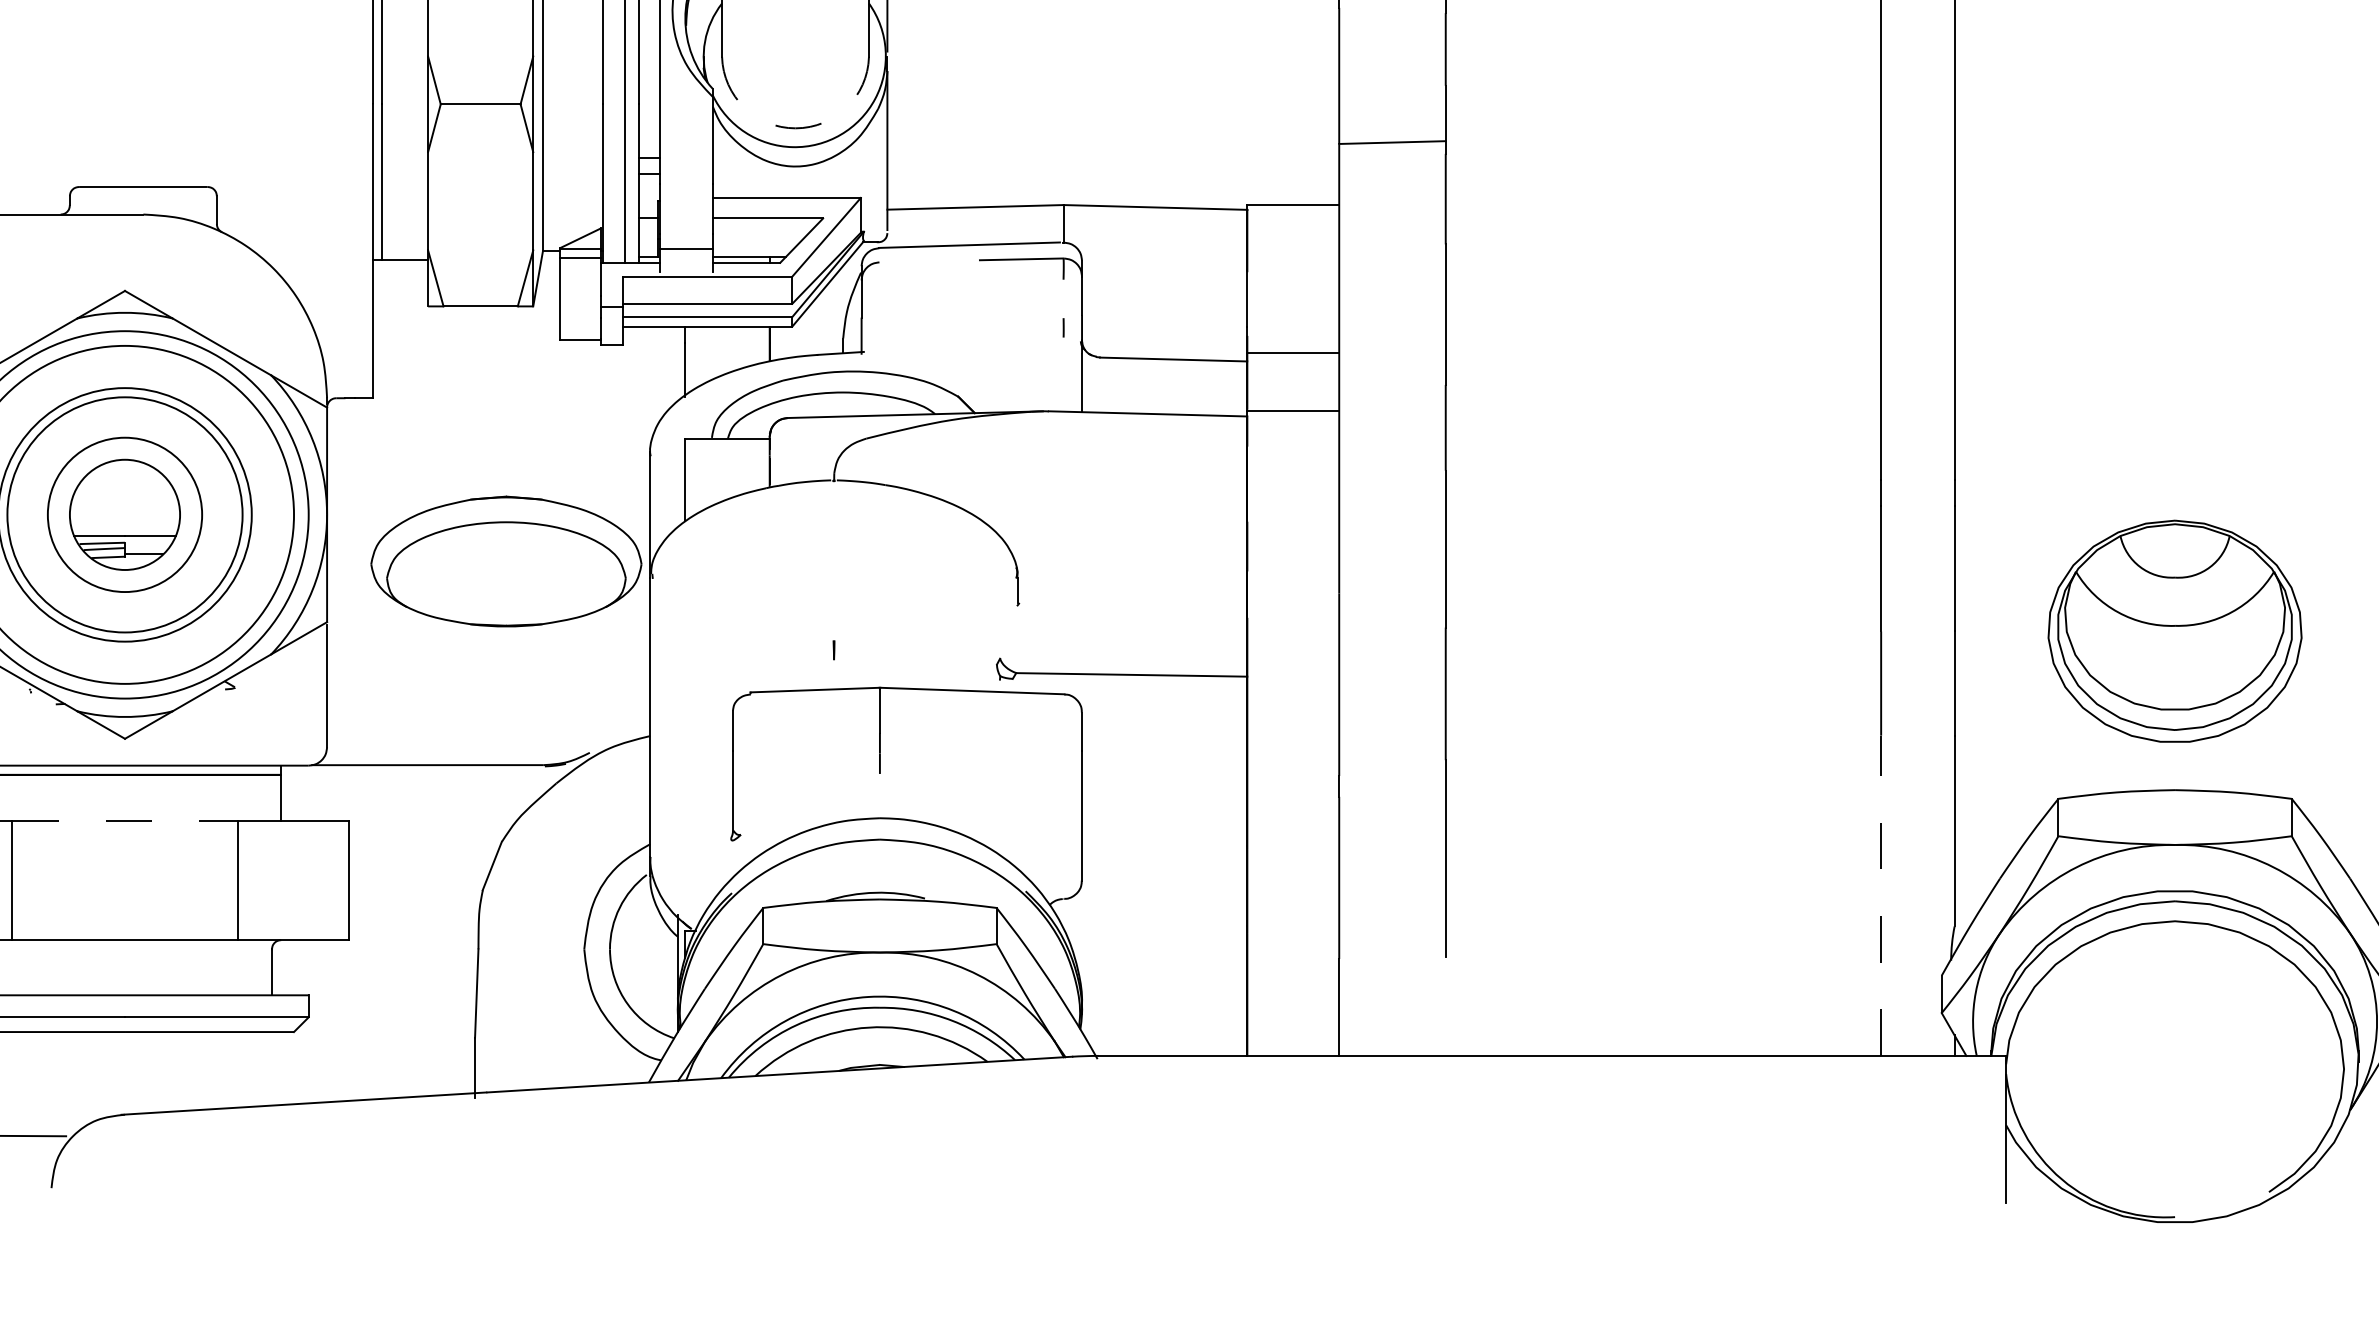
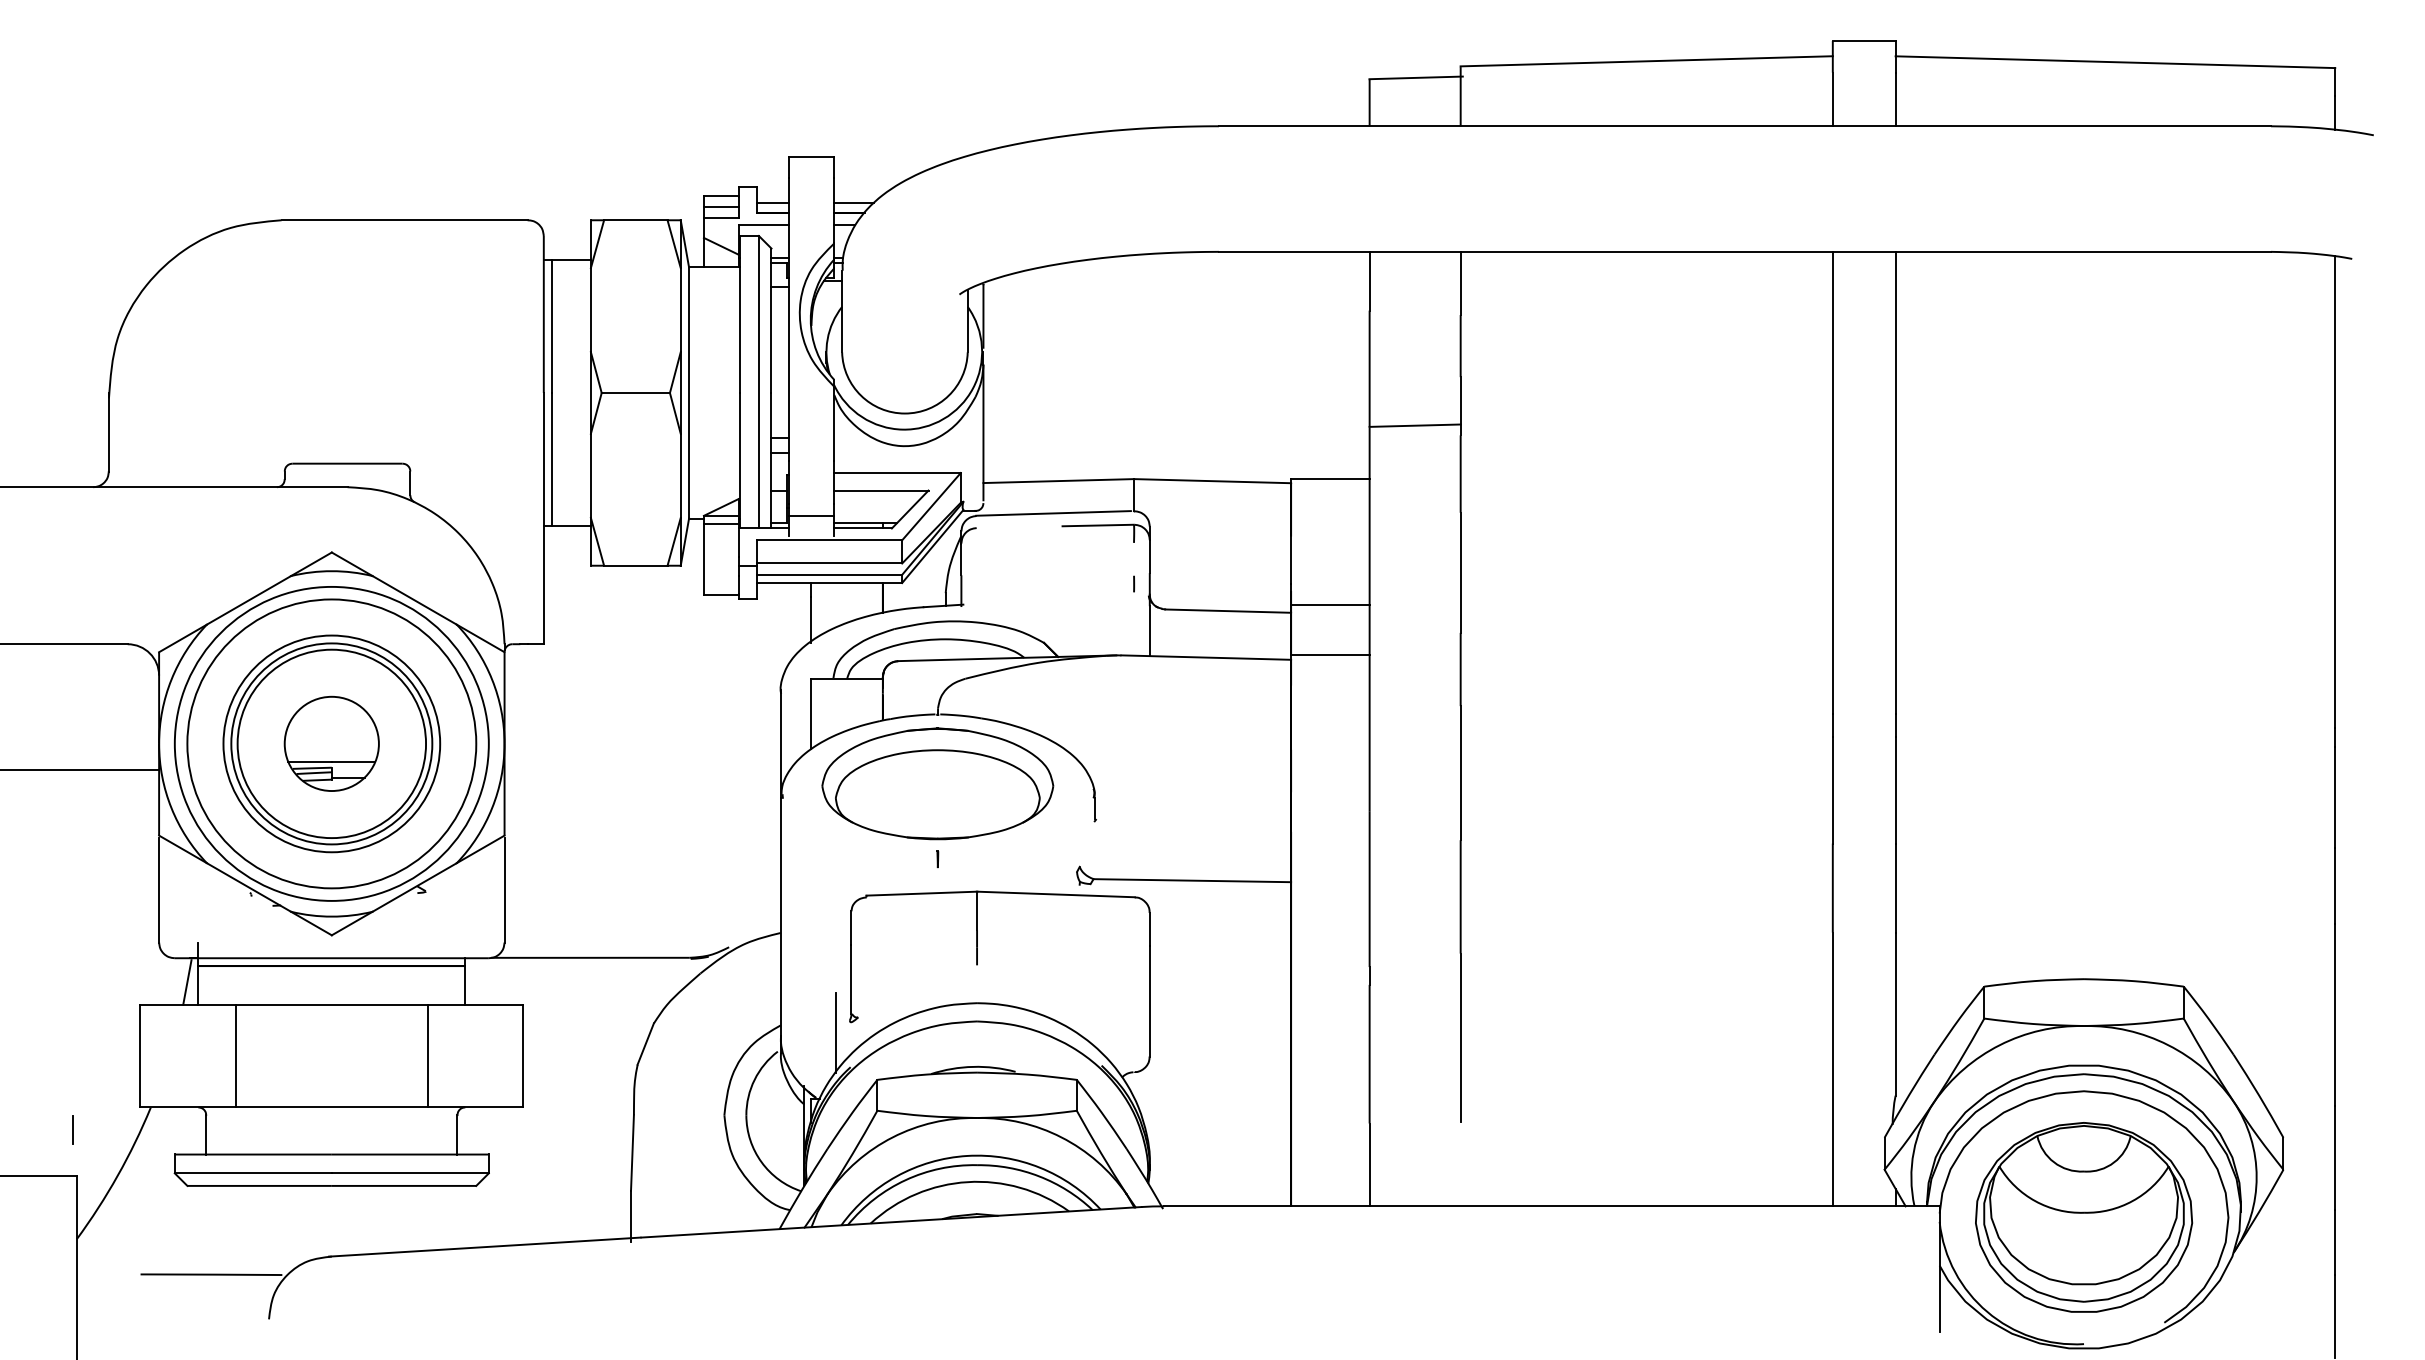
arc: (795, 128) -> (904, 413), dashed -> solid
circle: (124, 514) -> (331, 743), size x1.43
part: (506, 561) -> (937, 783), moved
part: (2175, 631) -> (2084, 1217), moved
line: (125, 820) -> (332, 1005), dashed -> solid
line: (714, 852) -> (835, 1032), added
line: (1880, 895) -> (1832, 1069), dashed -> solid

